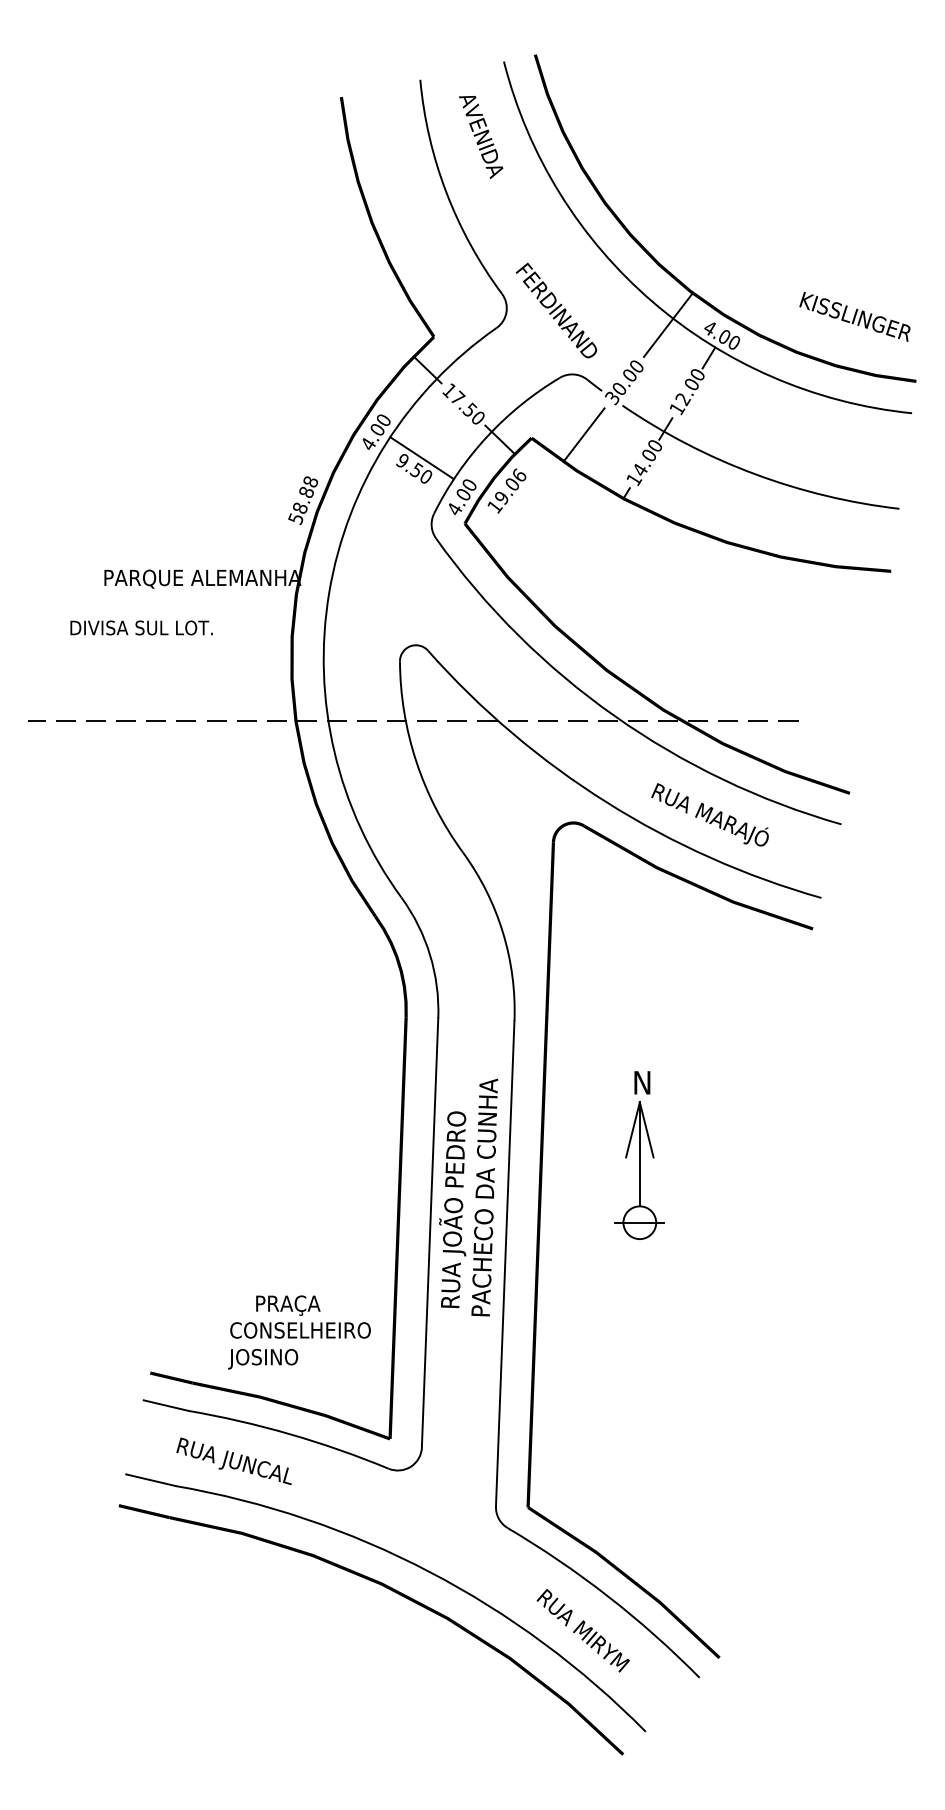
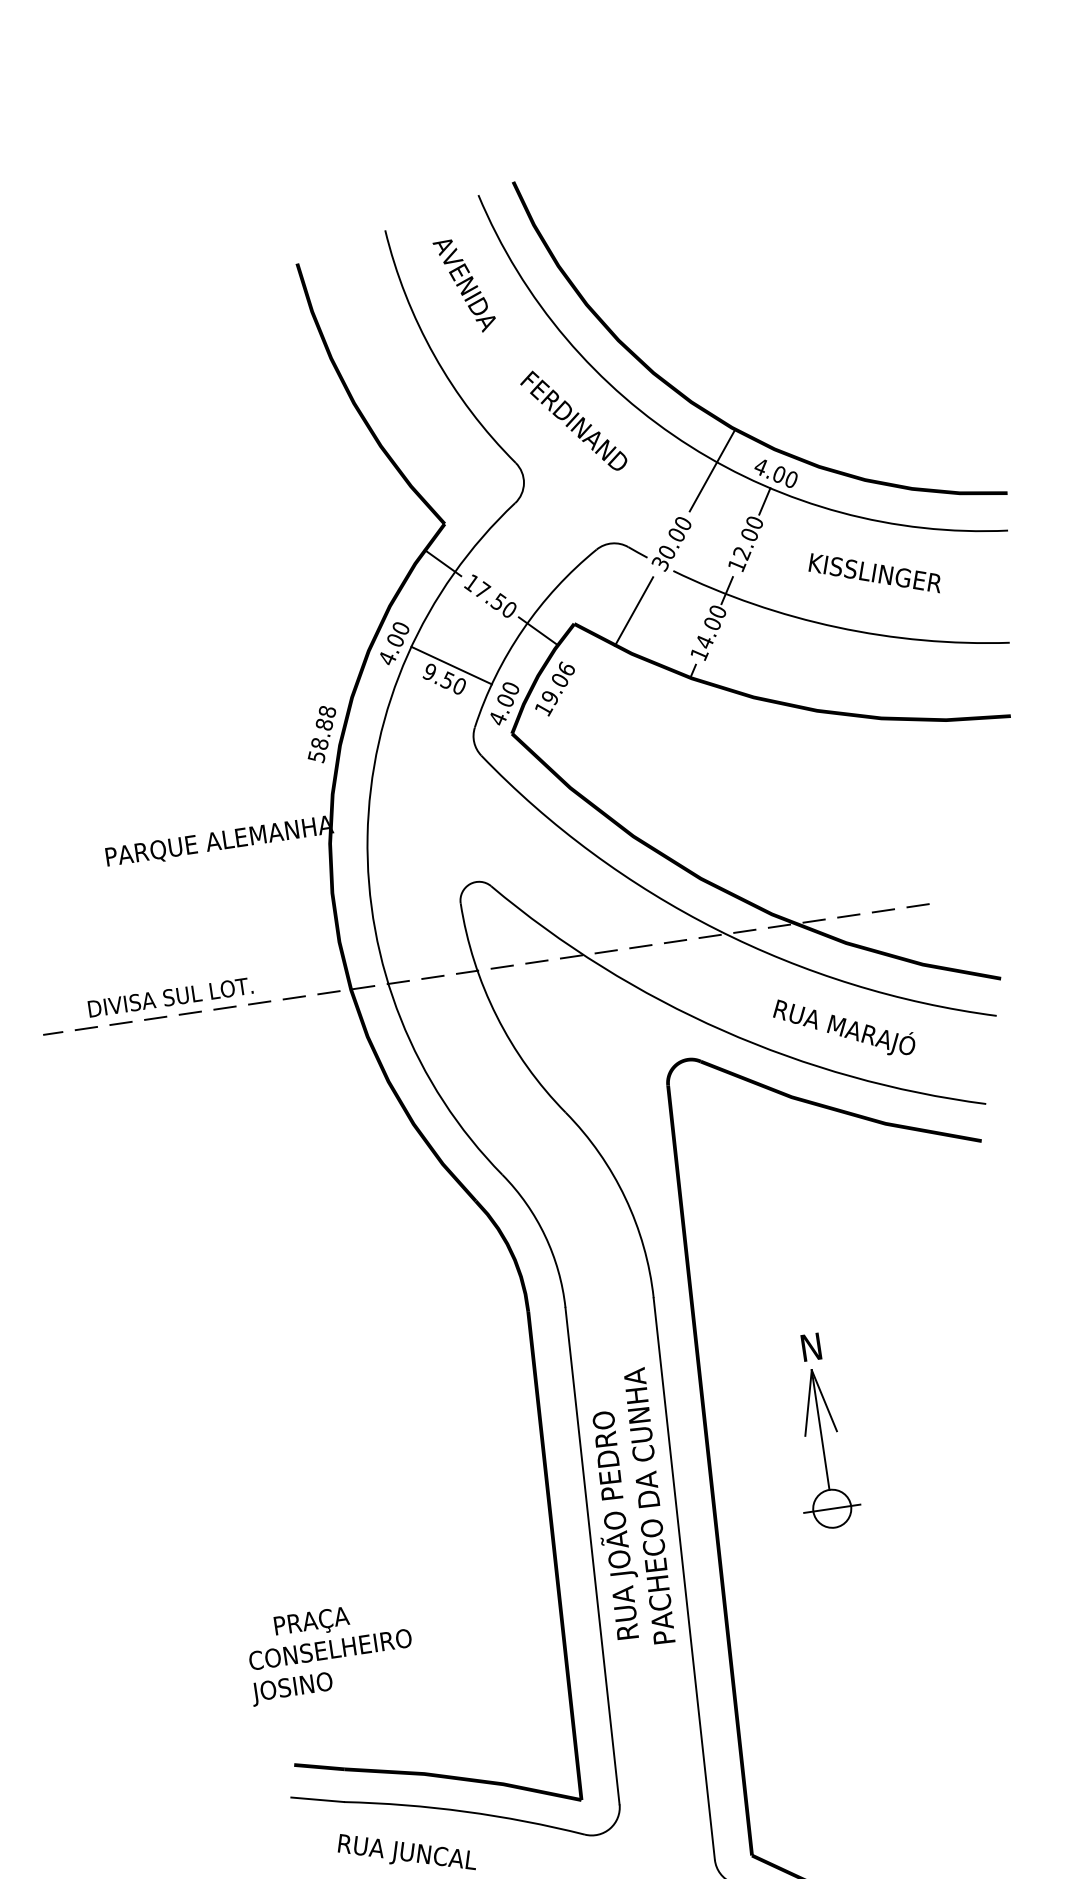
text: (556, 310) -> (573, 420), moved
text: (854, 316) -> (873, 573), moved
text: (141, 627) -> (170, 996), moved
text: (299, 1332) -> (329, 1652), moved

